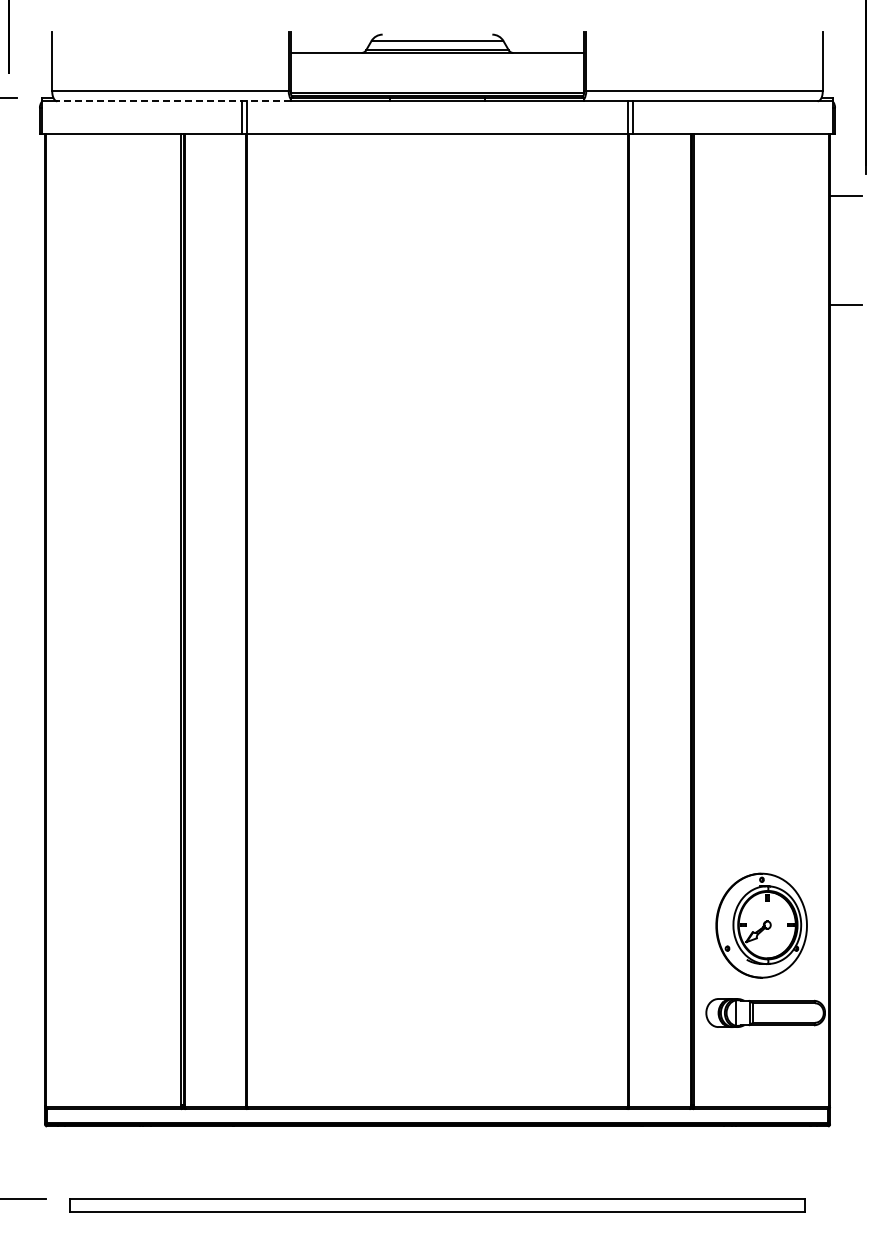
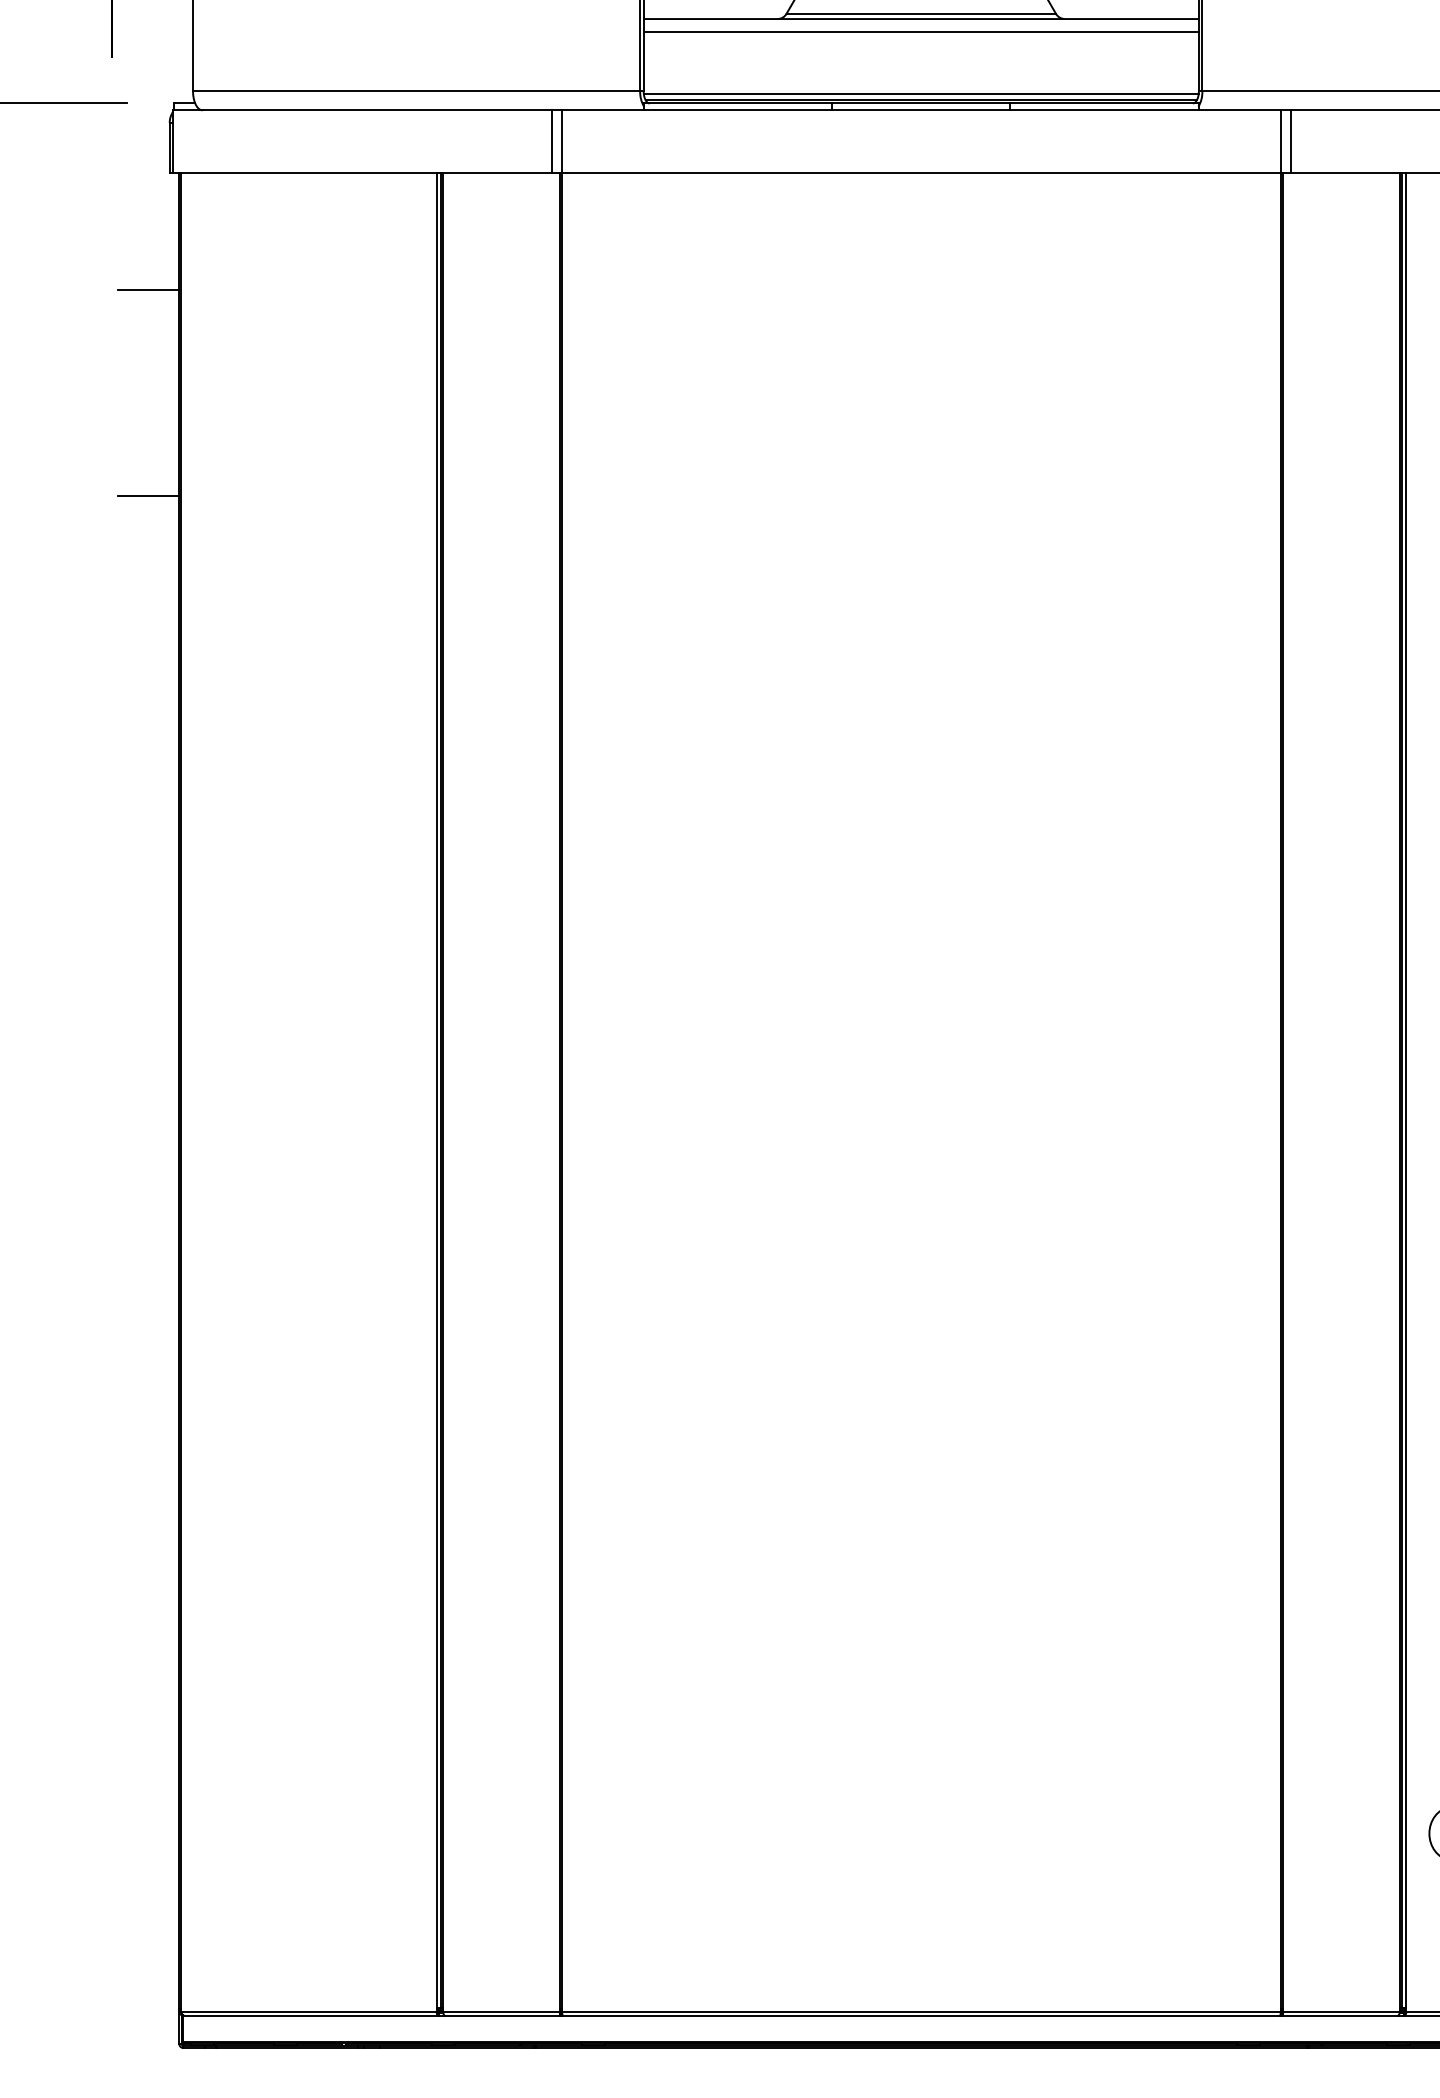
line: (437, 60) -> (921, 33), added
line: (174, 101) -> (424, 110), dashed -> solid
line: (28, 196) -> (148, 290), added
line: (28, 305) -> (148, 496), added

